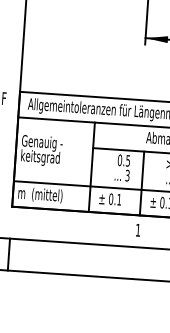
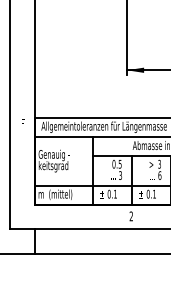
text: (136, 230) -> (130, 216), 1 -> 2

